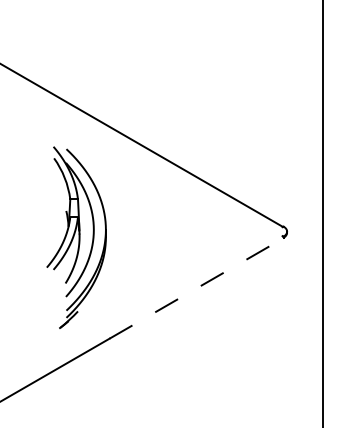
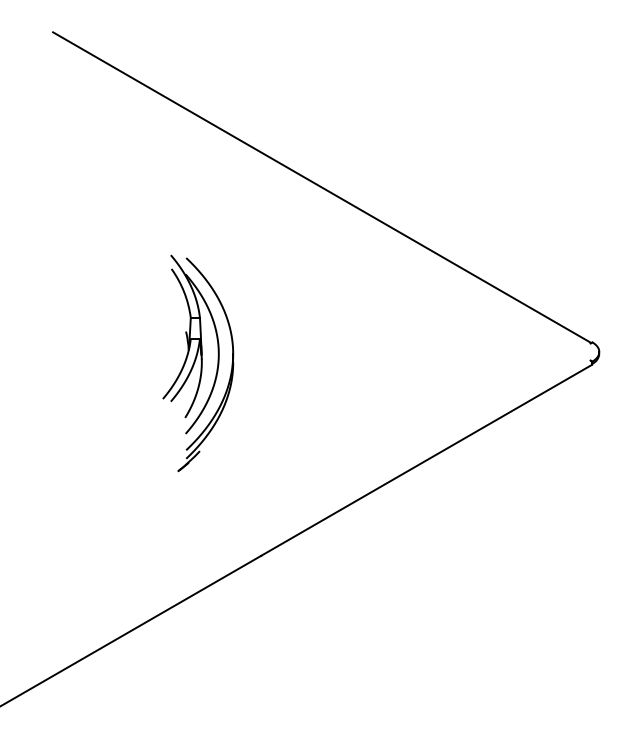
part: (76, 237) -> (198, 363), size x0.62
line: (196, 288) -> (426, 460), dashed -> solid

